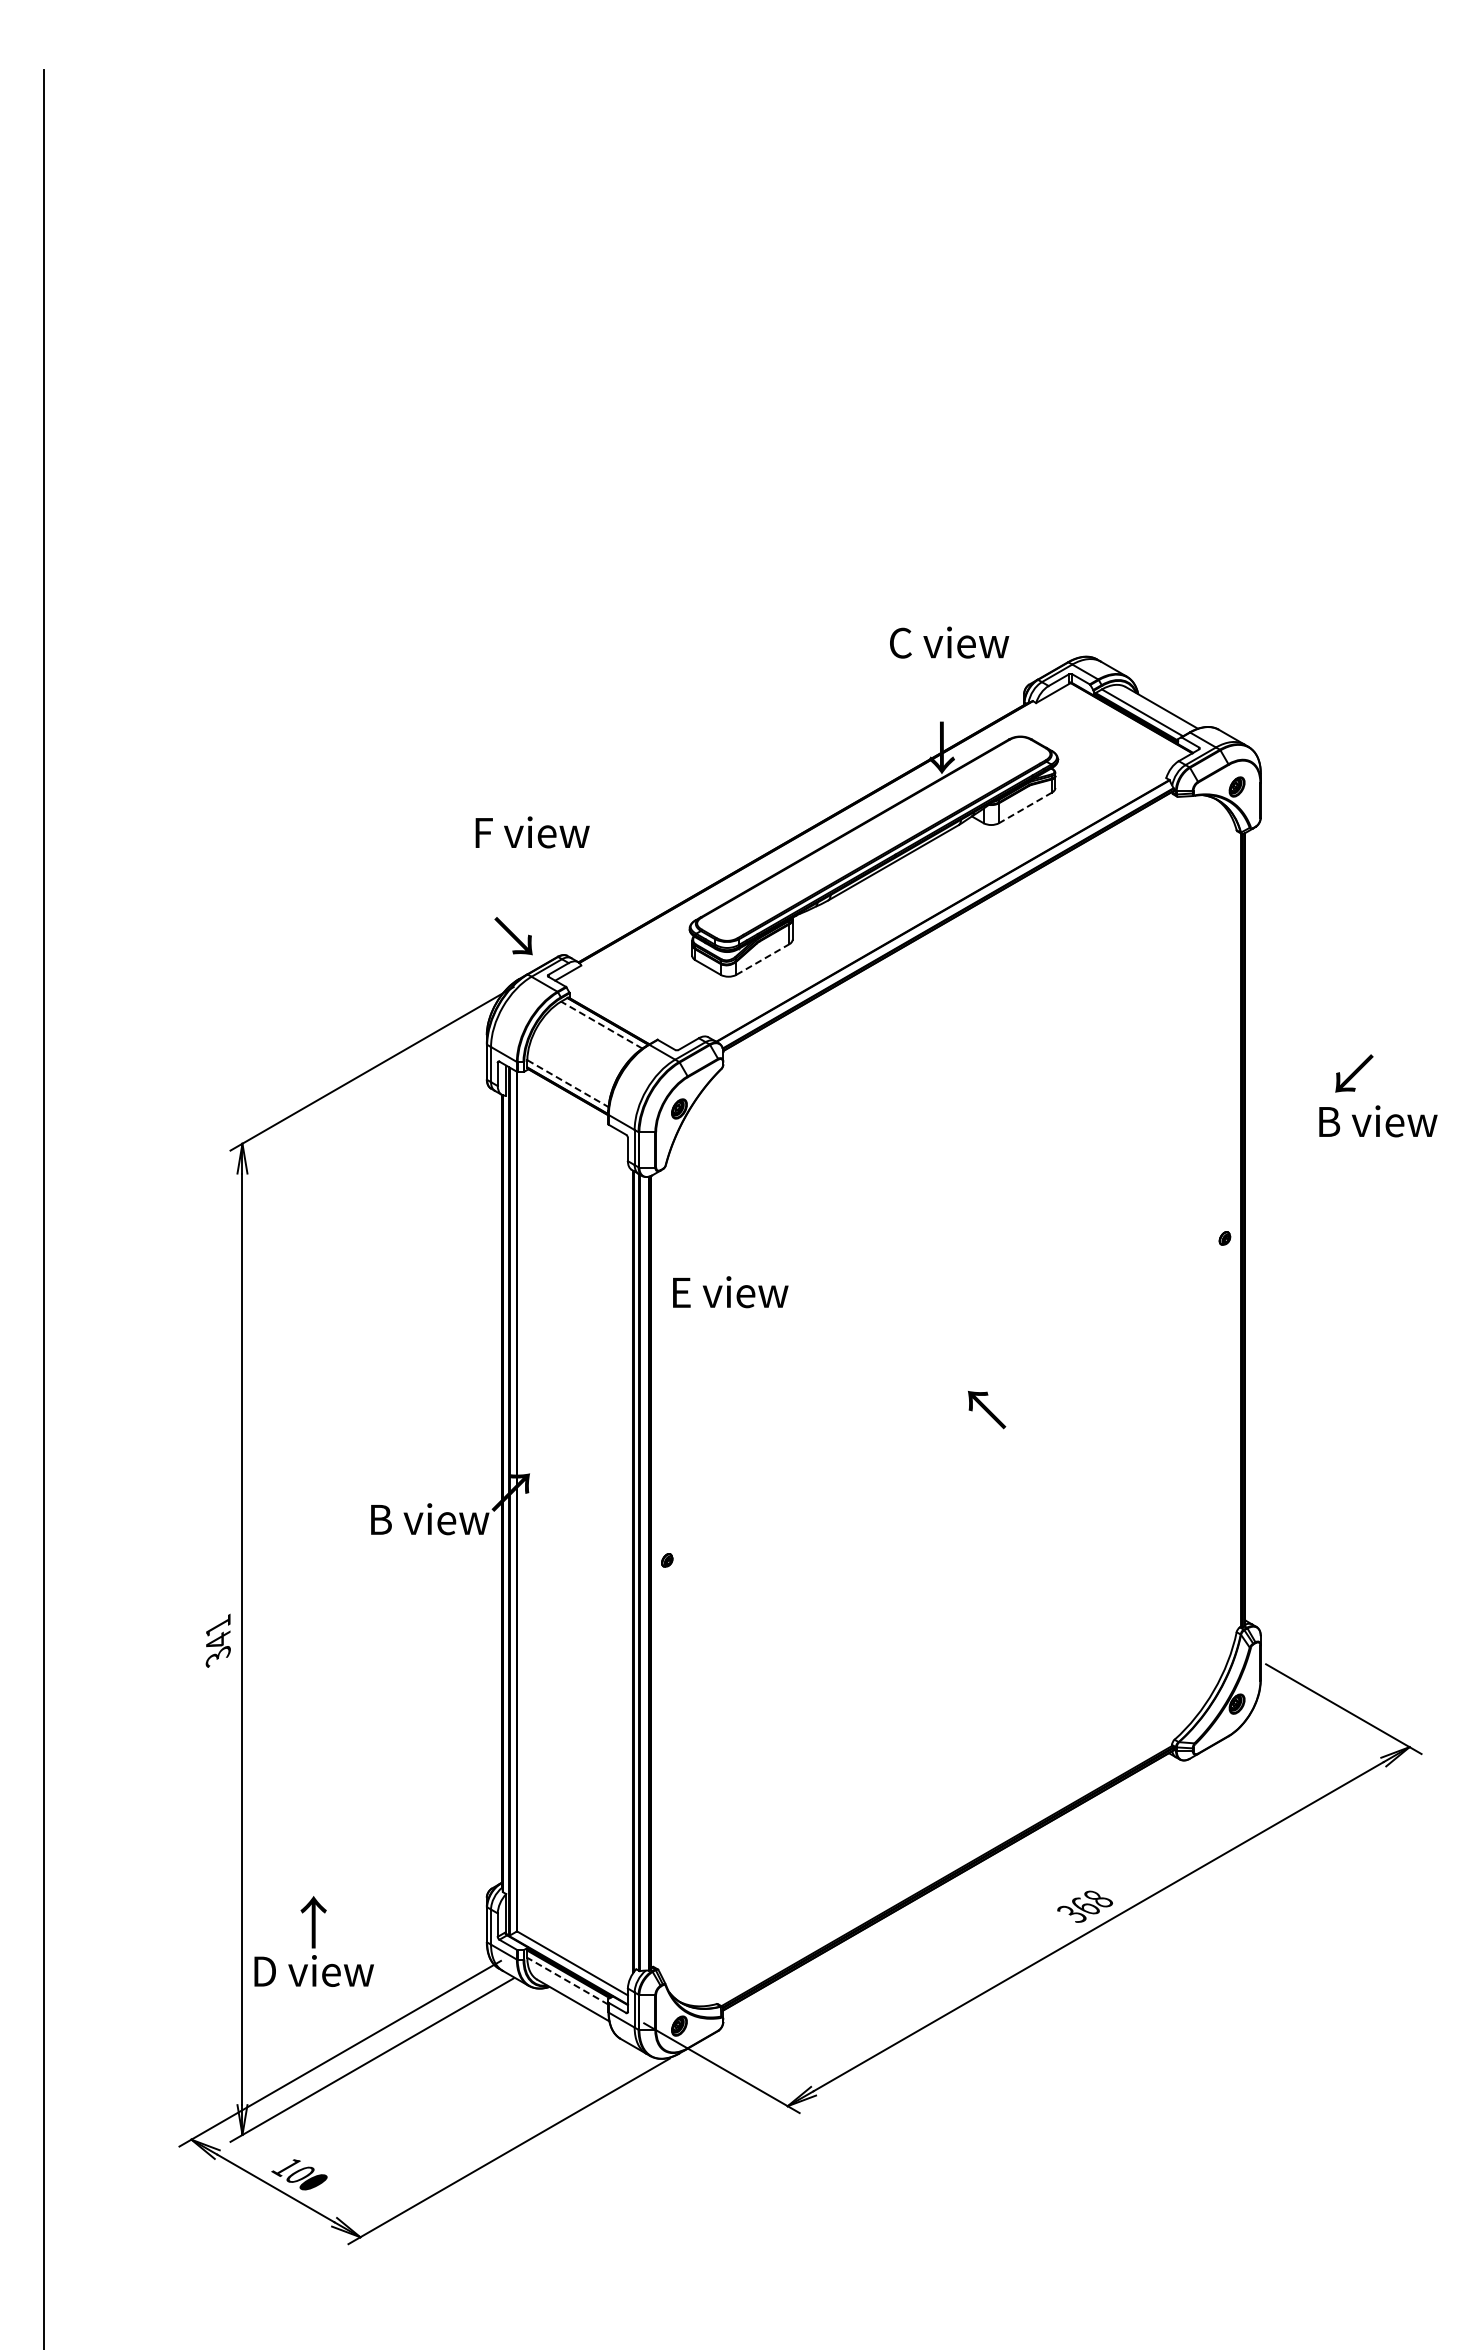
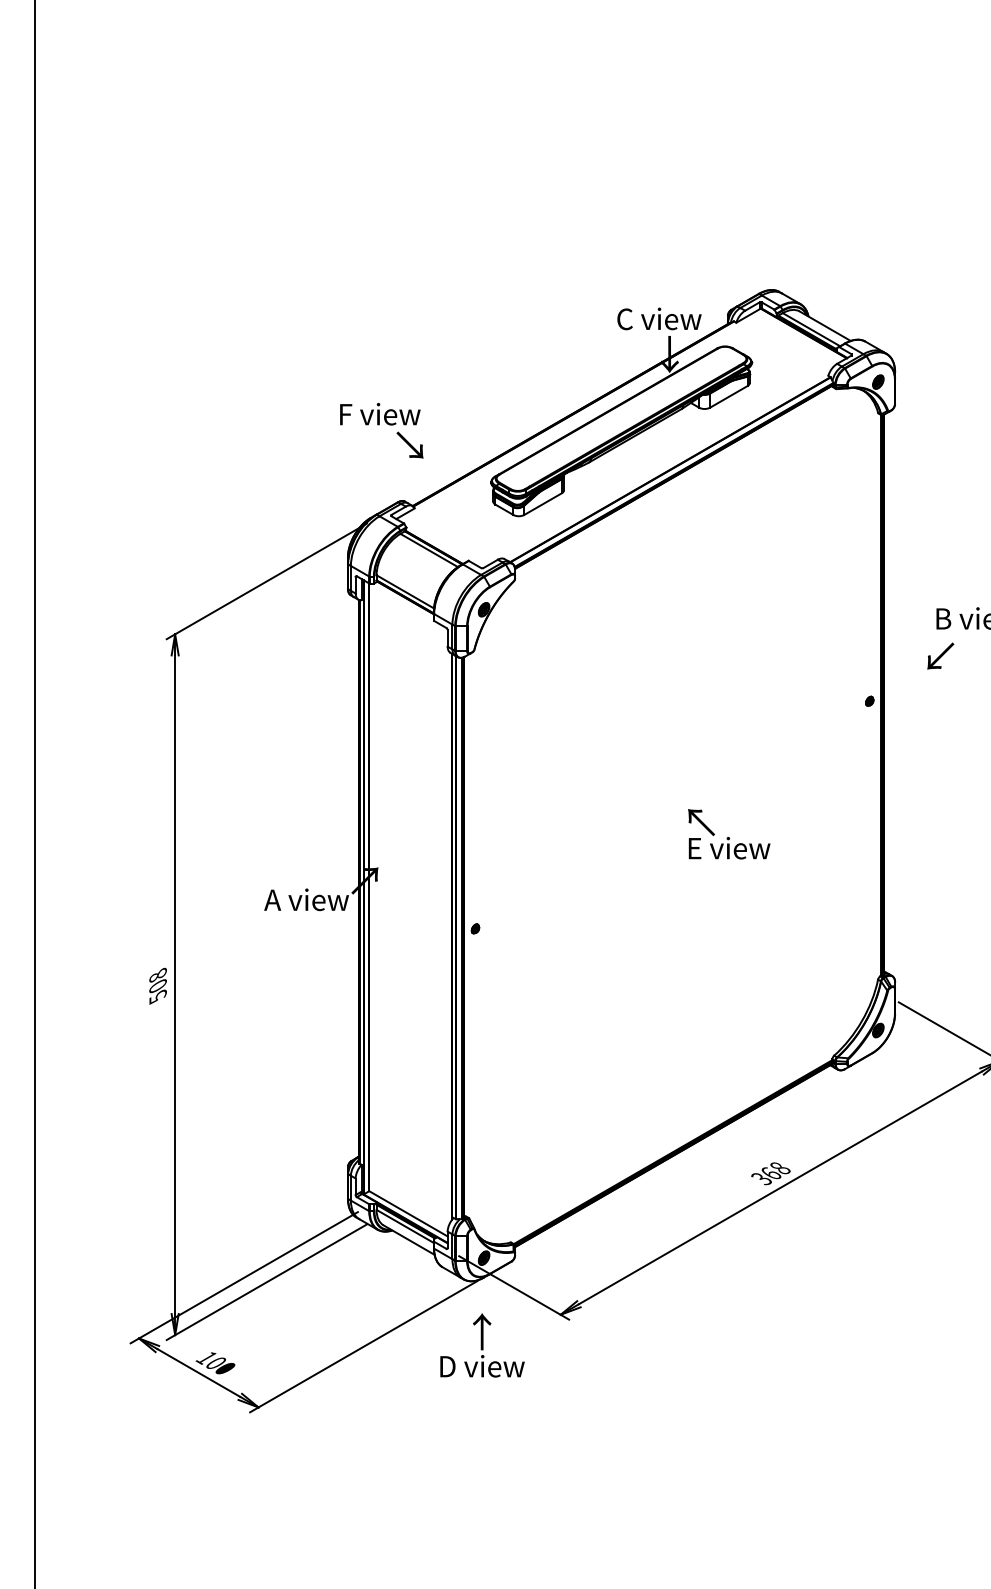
text: (949, 642) -> (659, 318), moved
line: (1025, 807) -> (728, 396), dashed -> solid
text: (513, 936) -> (409, 445), moved
line: (762, 959) -> (542, 504), dashed -> solid
line: (601, 1025) -> (429, 550), dashed -> solid
text: (1354, 1073) -> (940, 656), moved
line: (568, 1083) -> (405, 591), dashed -> solid
text: (730, 1292) -> (729, 848), moved
text: (428, 1519) -> (306, 900), B view -> A view
text: (217, 1640) -> (157, 985), 341 -> 508
text: (313, 1941) -> (482, 1345), moved
line: (567, 1981) -> (404, 1226), dashed -> solid

